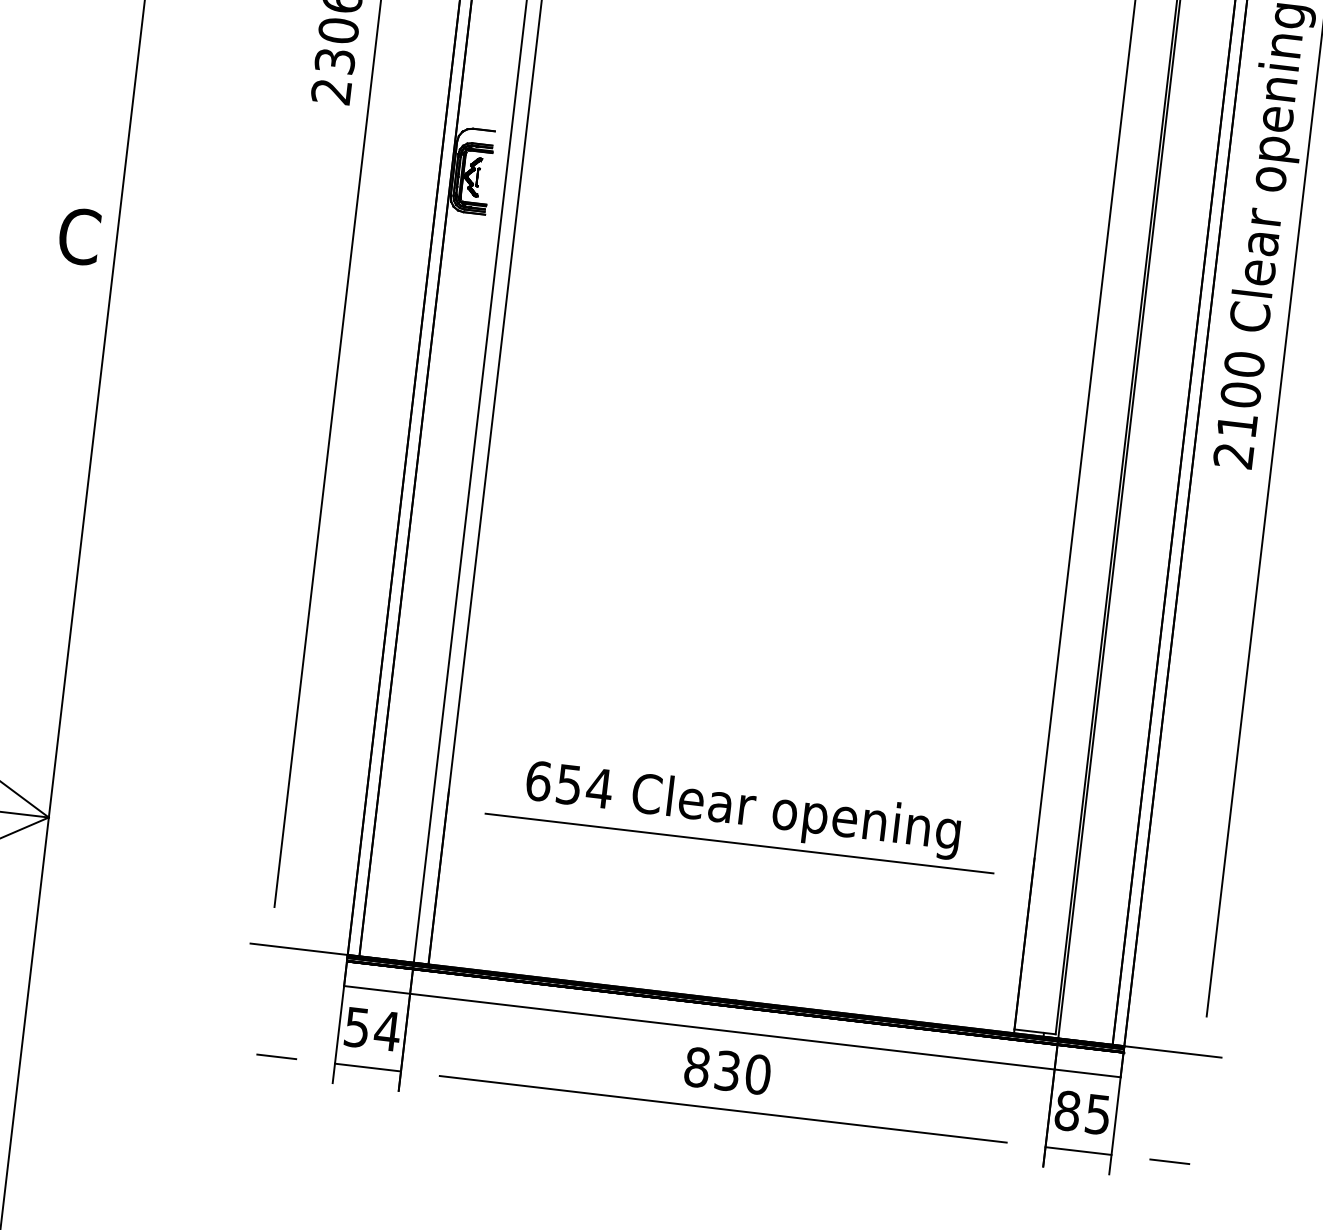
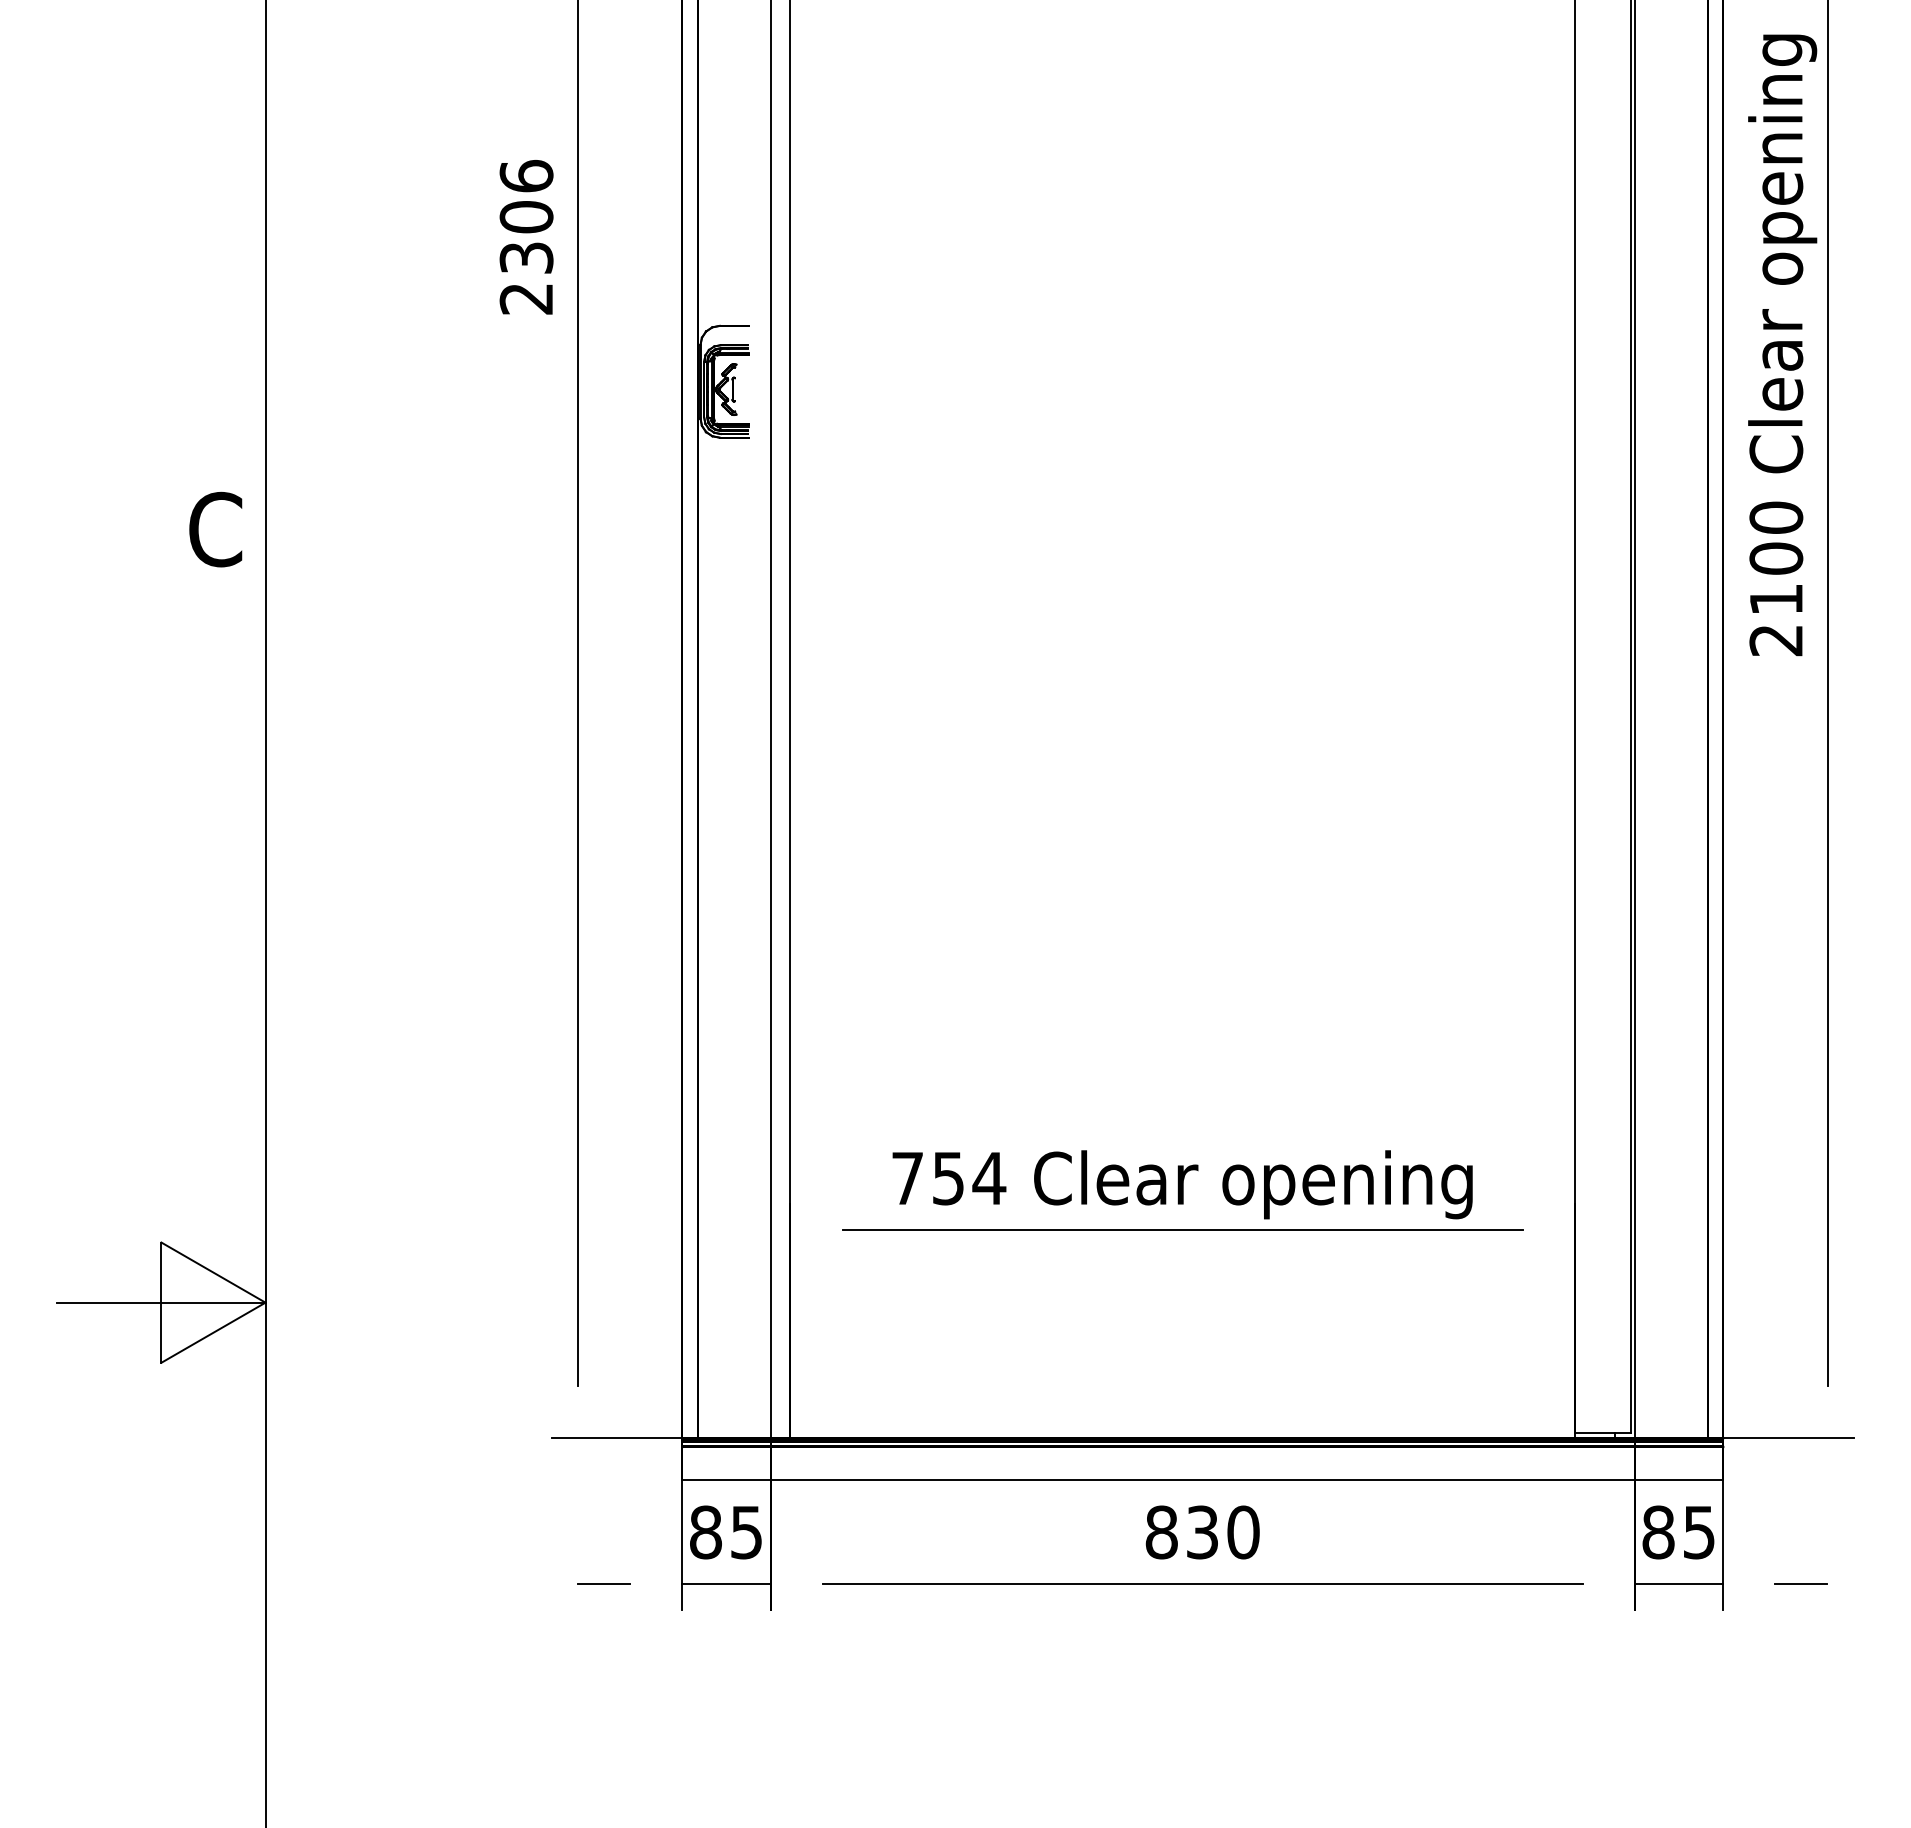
text: (539, 781) -> (908, 1178), 654 -> 754
text: (372, 1029) -> (726, 1532), 54 -> 85

